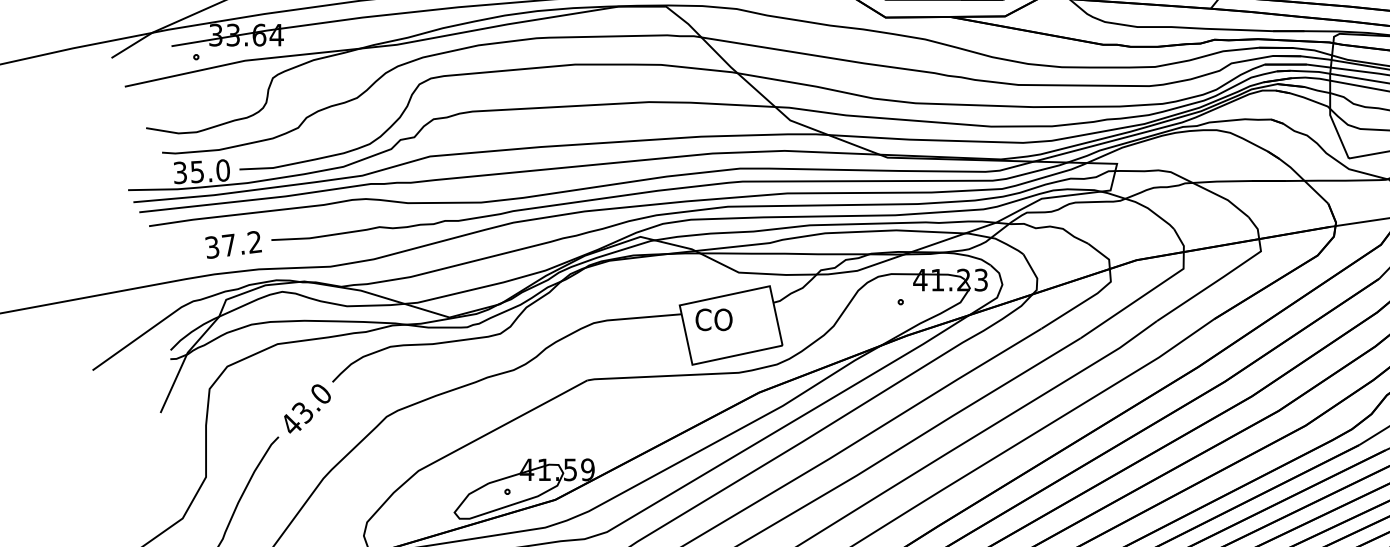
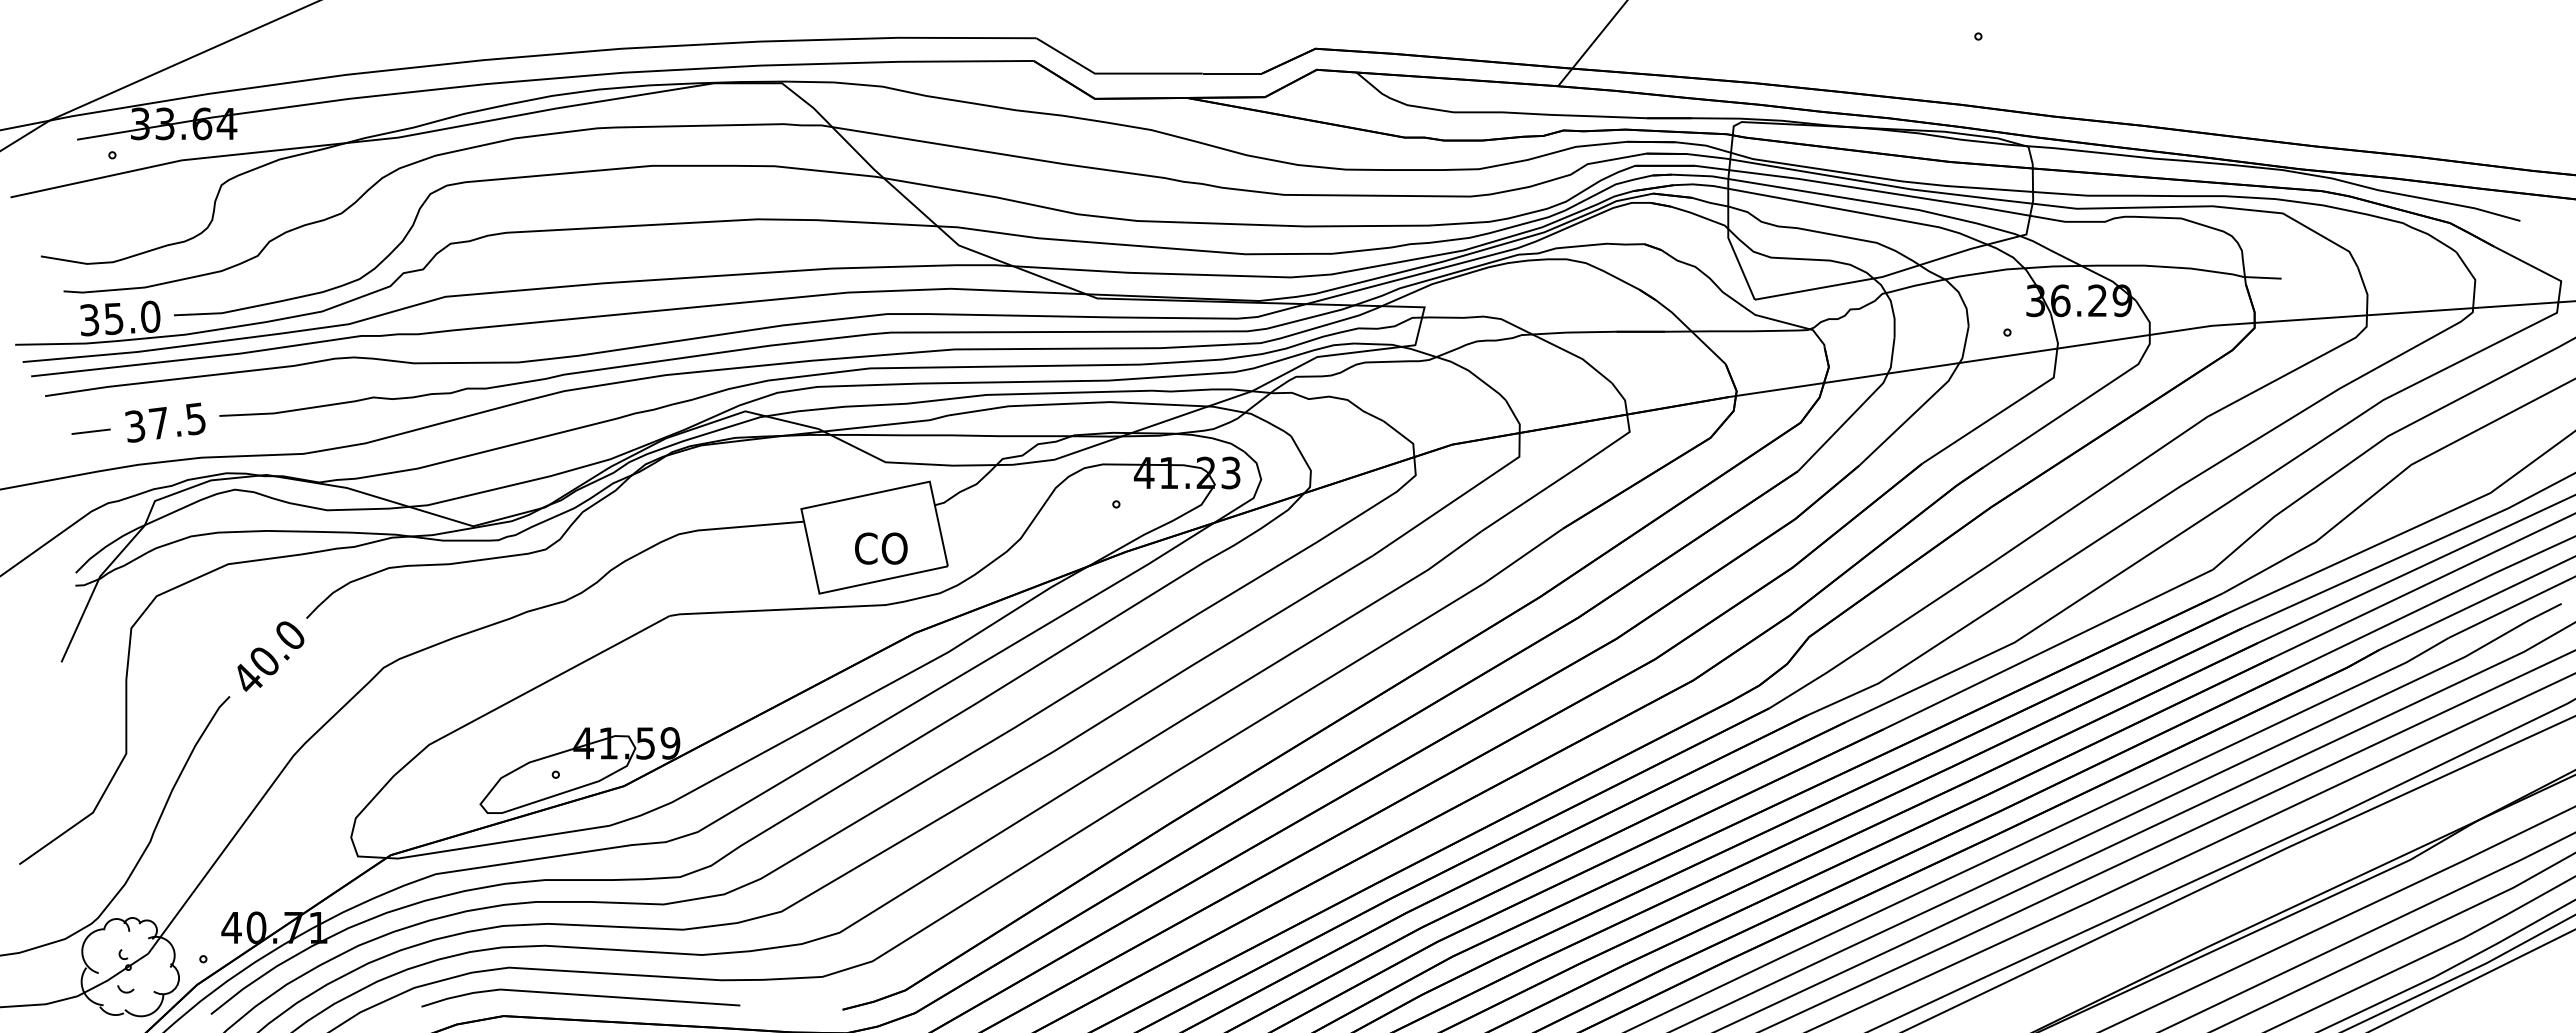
text: (254, 241) -> (195, 418), 37.2 -> 37.5
line: (180, 251) -> (90, 431), added
text: (714, 319) -> (881, 548), moved
text: (302, 413) -> (263, 662), 43.0 -> 40.0

